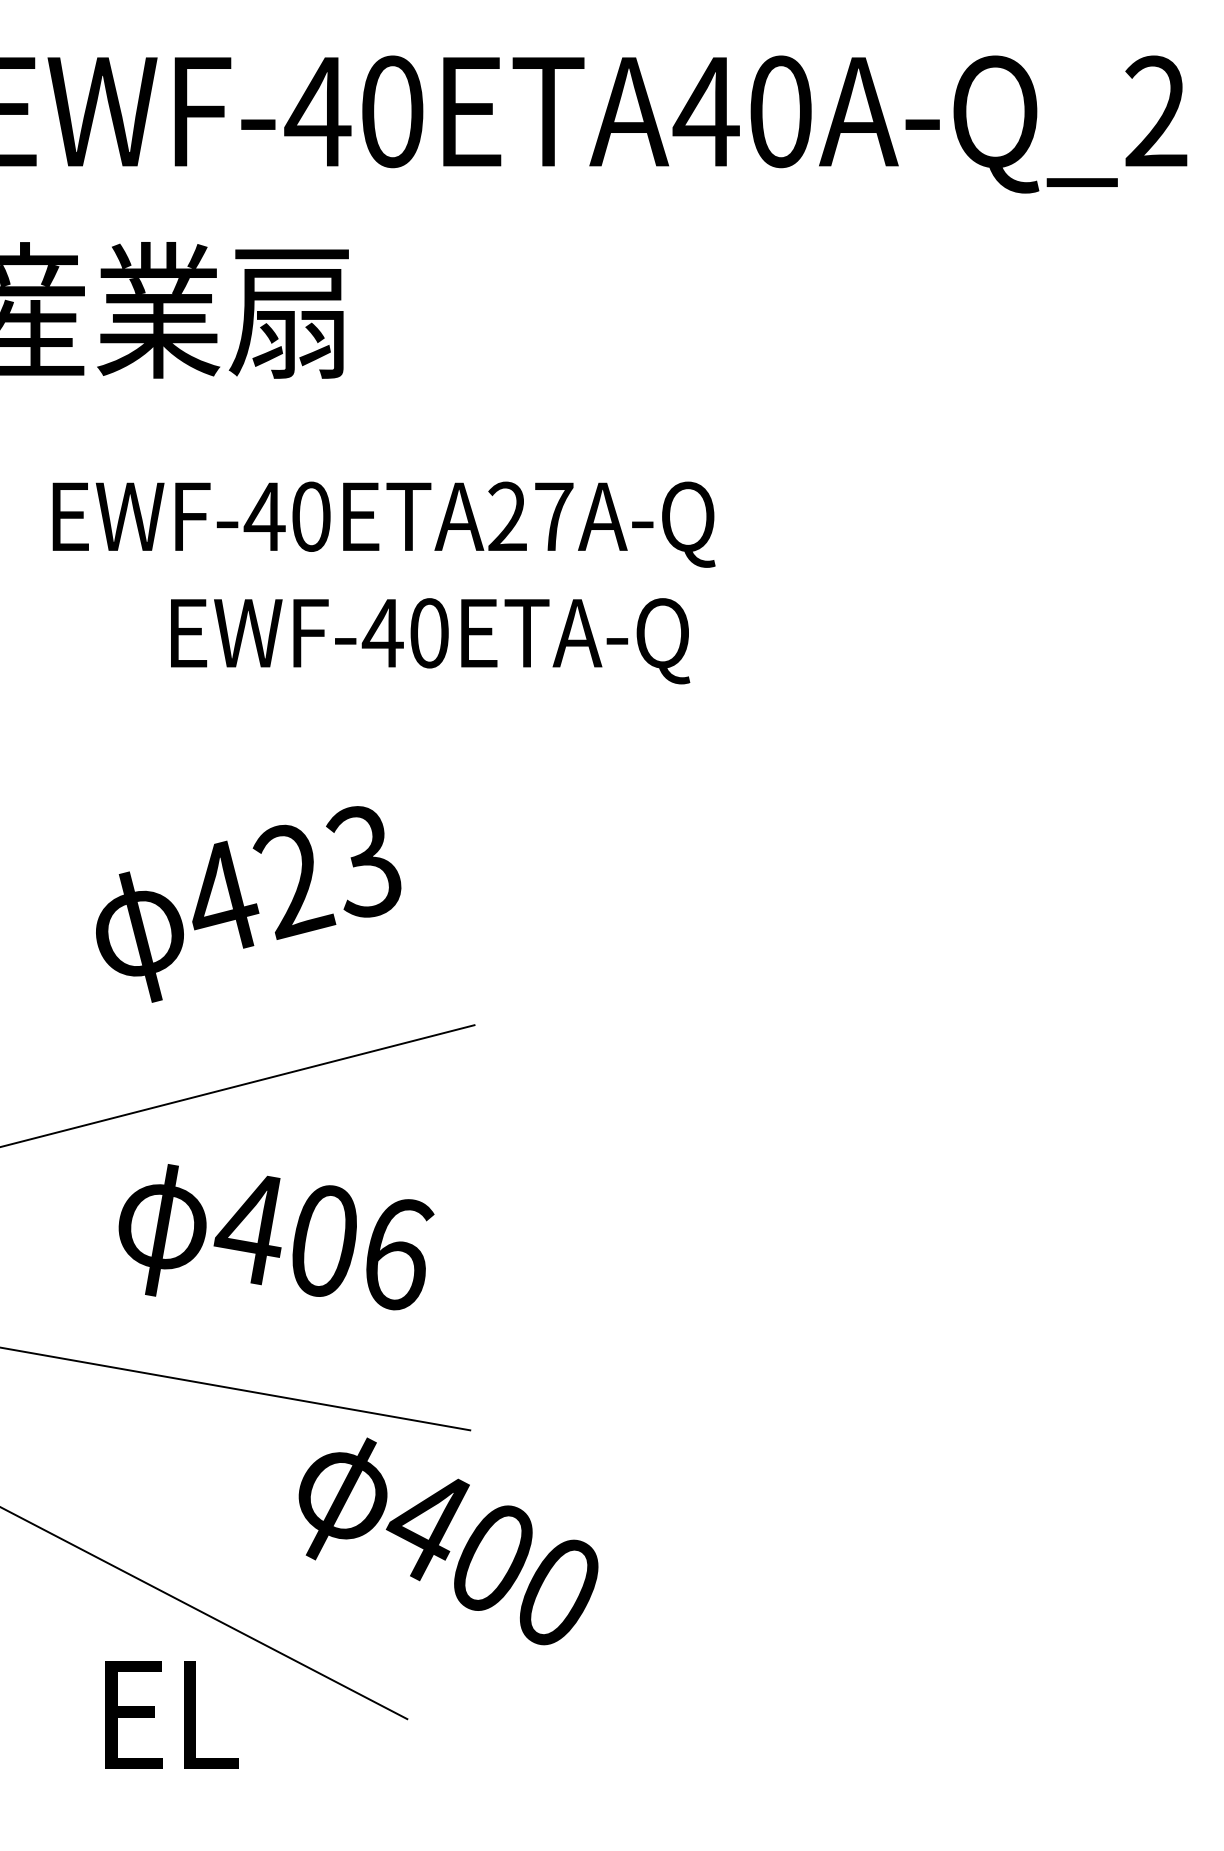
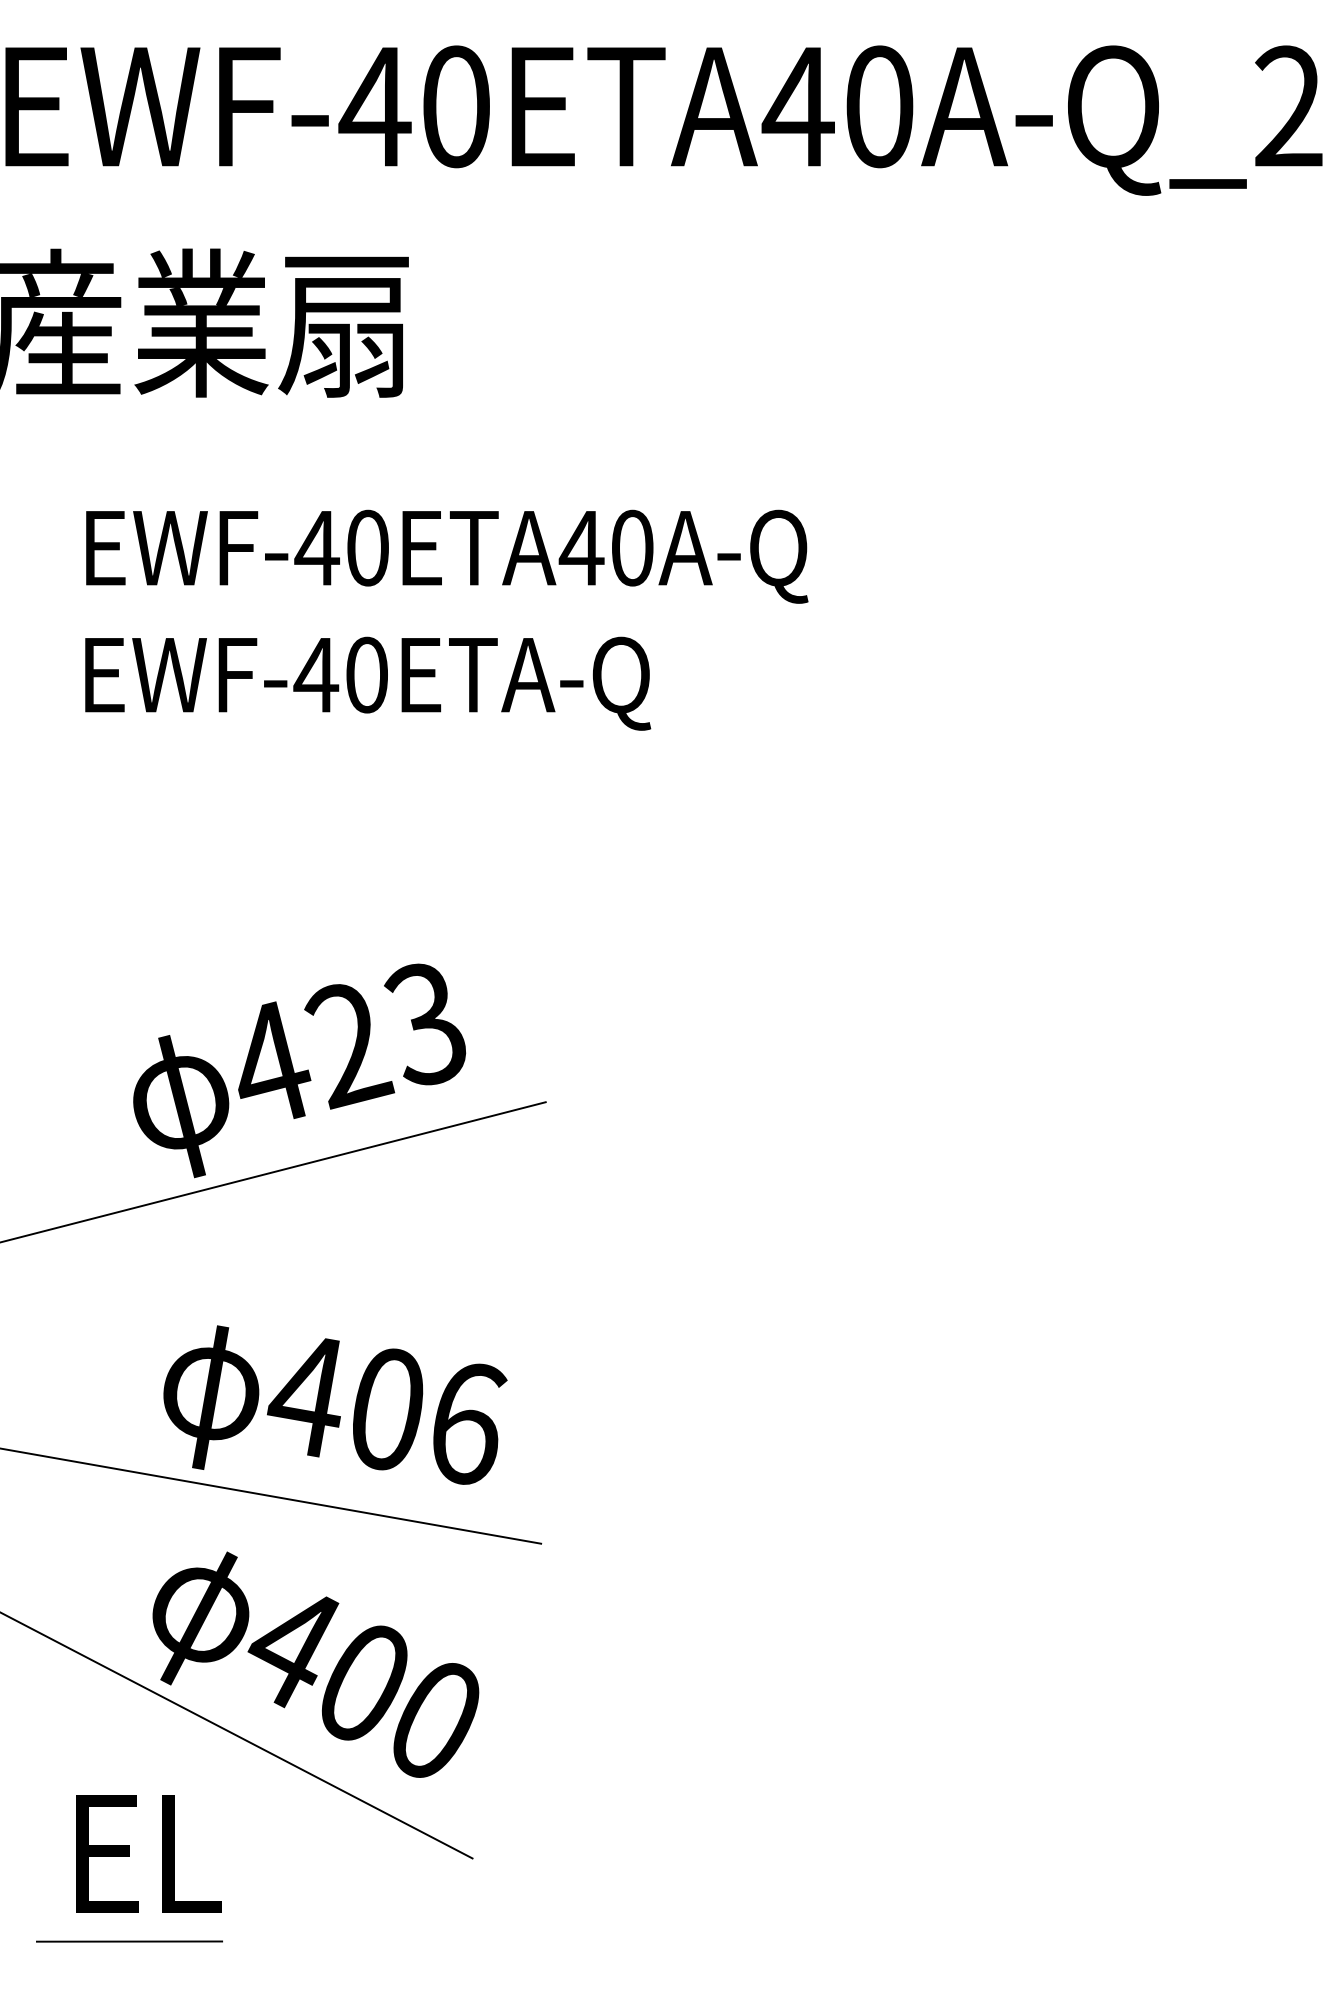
text: (529, 516) -> (605, 547), EWF-40ETA27A-Q -> EWF-40ETA40A-Q
text: (430, 641) -> (368, 684), moved
text: (248, 904) -> (299, 1070), moved
text: (276, 1237) -> (335, 1405), moved
text: (448, 1541) -> (315, 1664), moved
text: (171, 1714) -> (147, 1853), moved
line: (92, 1795) -> (129, 1941), added

